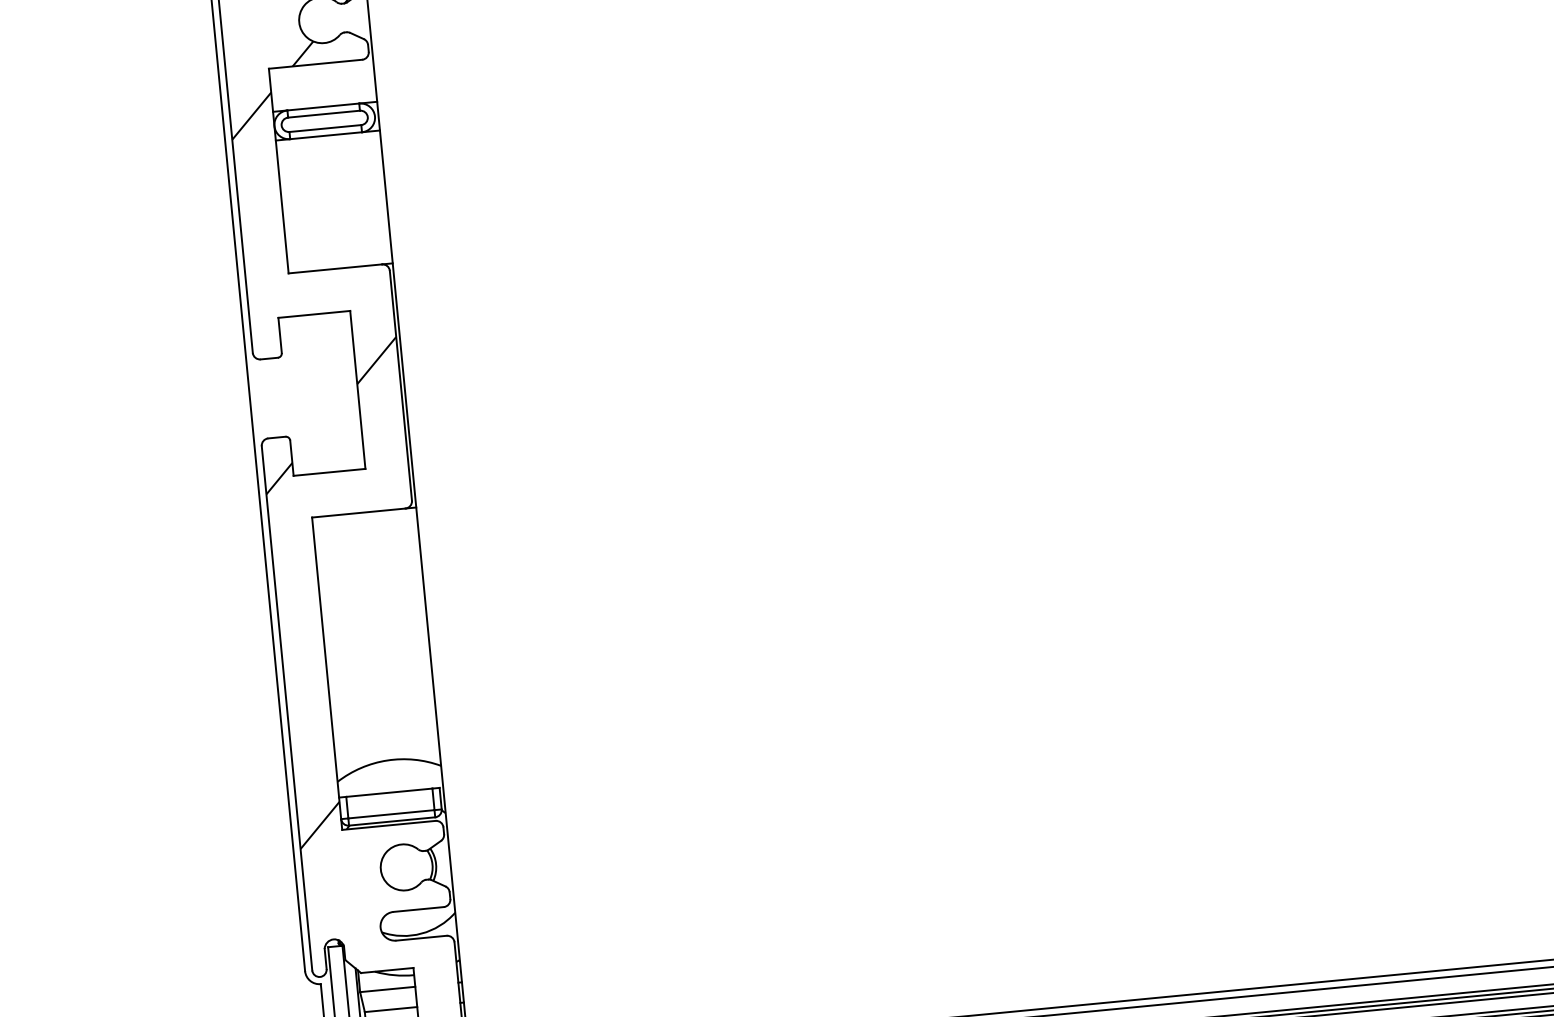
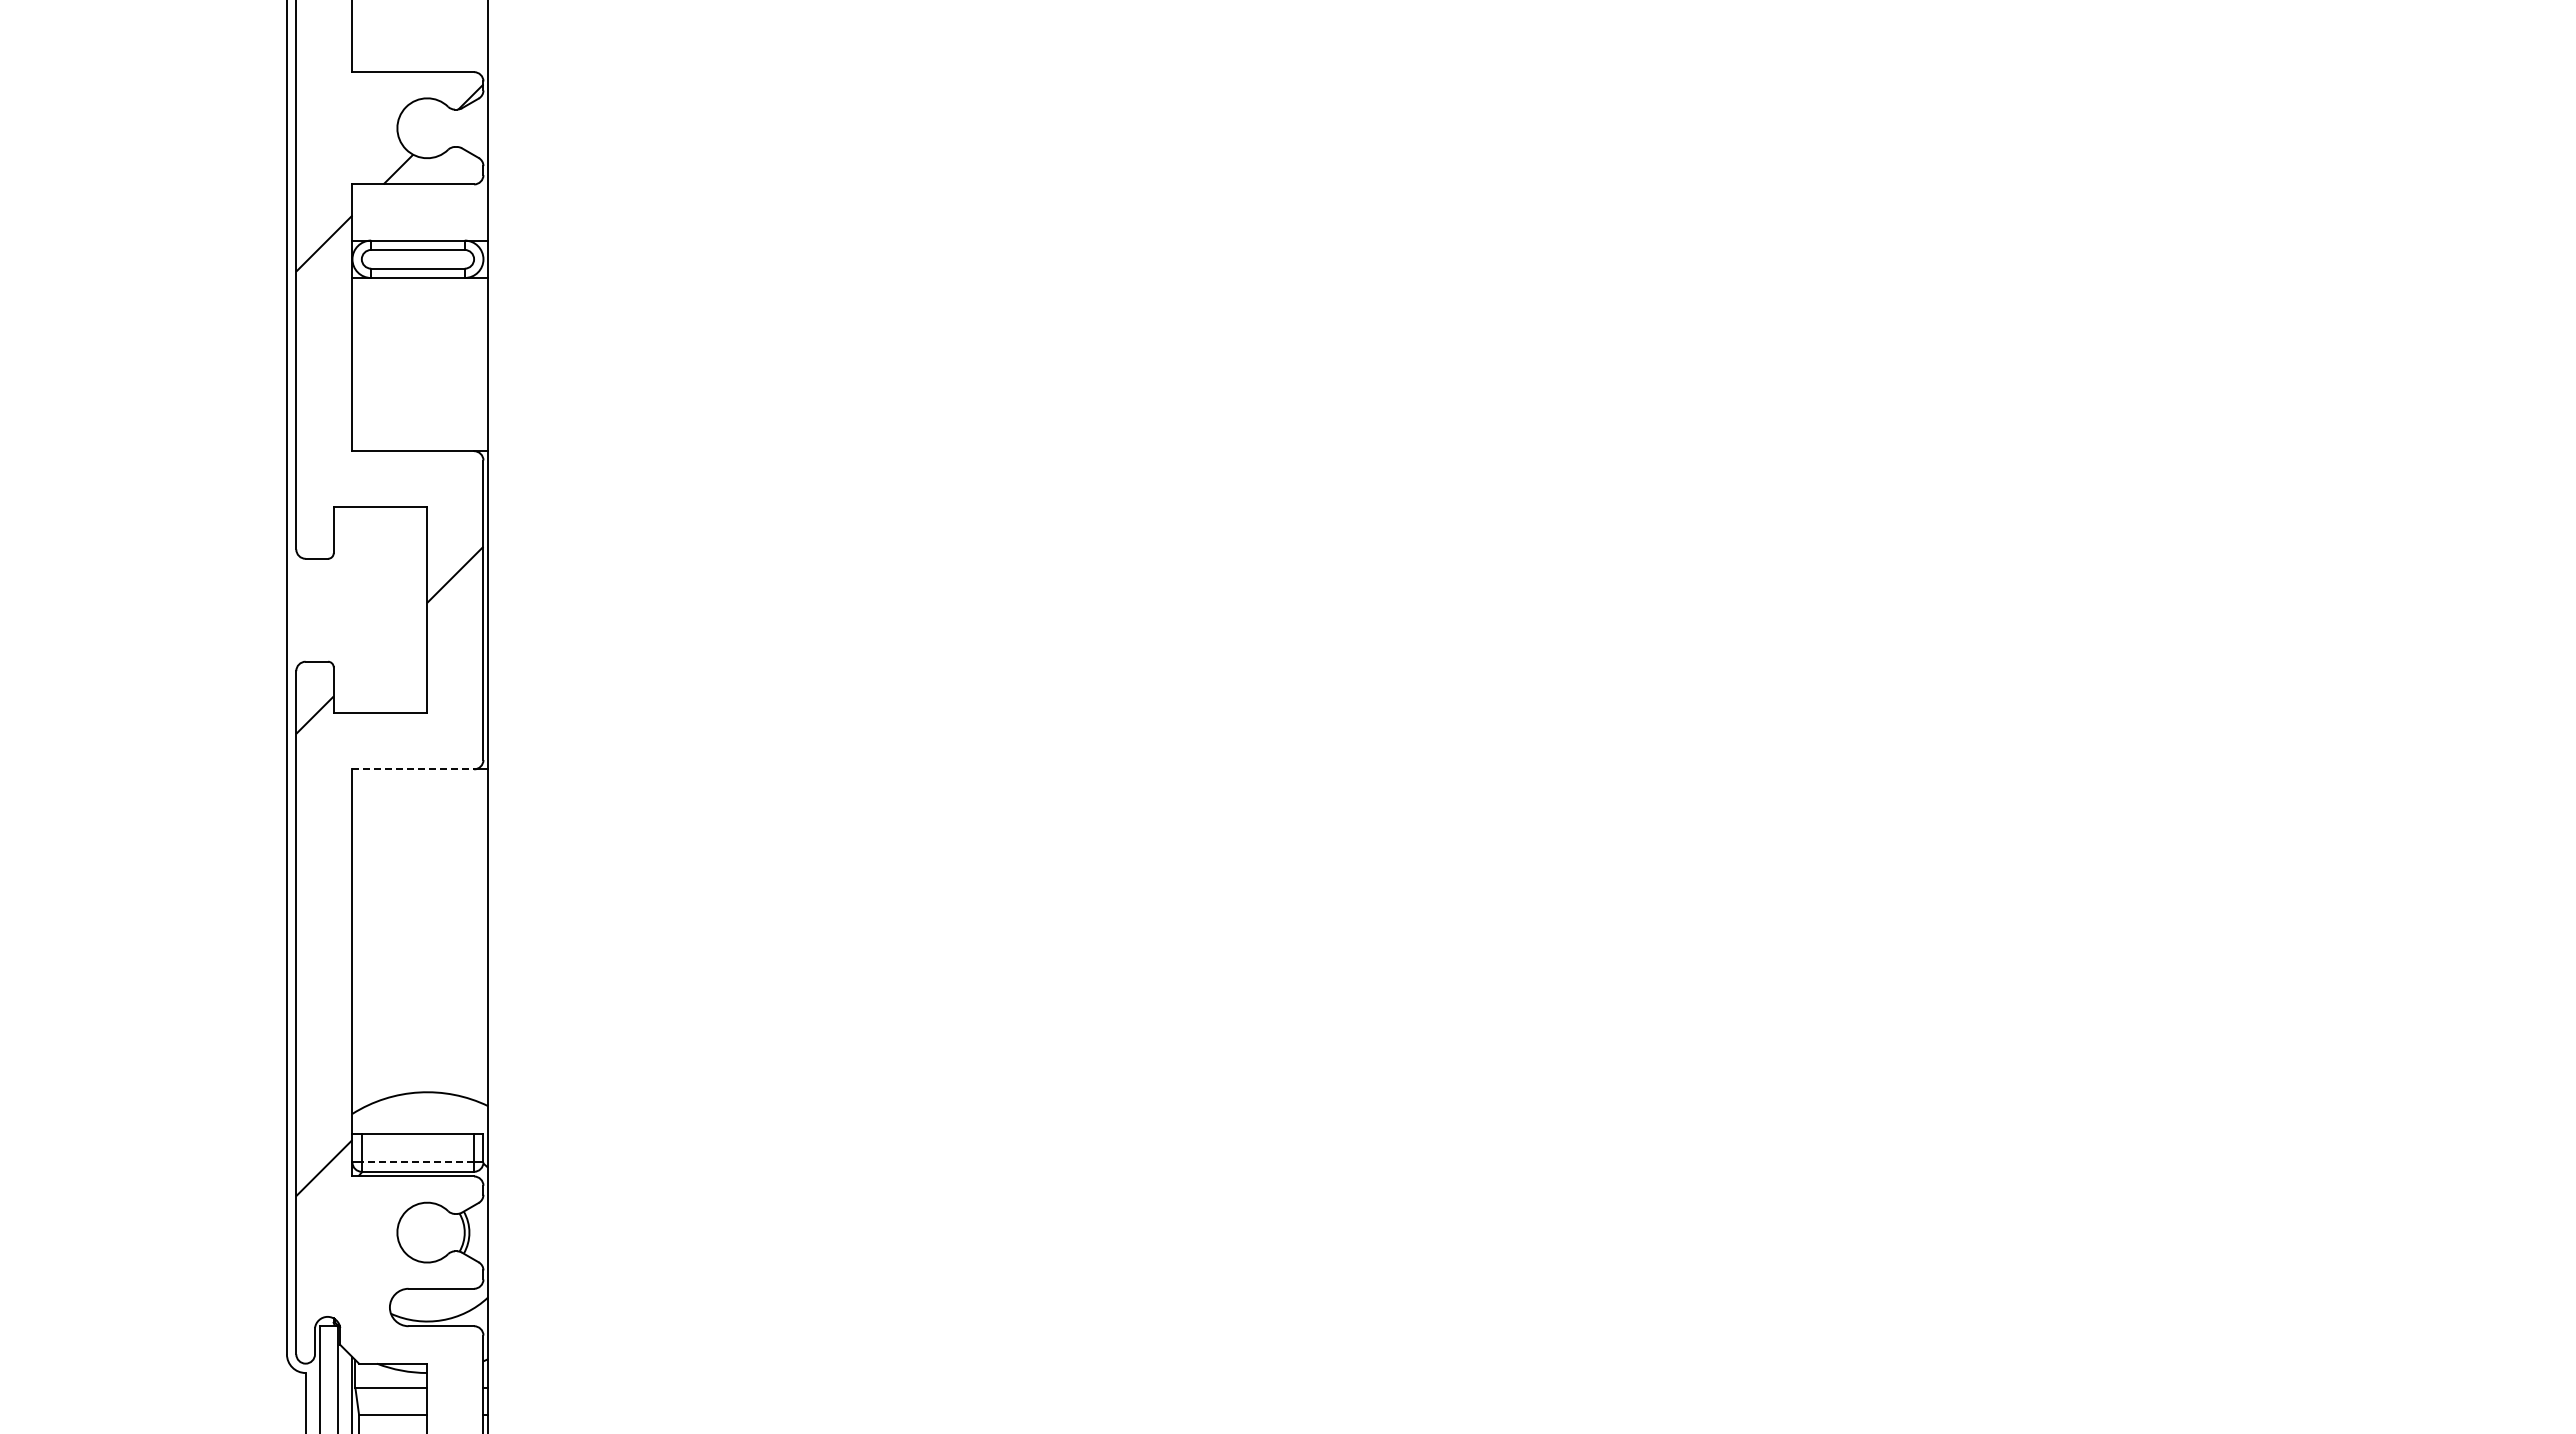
line: (358, 513) -> (413, 769), solid -> dashed
line: (391, 814) -> (417, 1162), solid -> dashed

